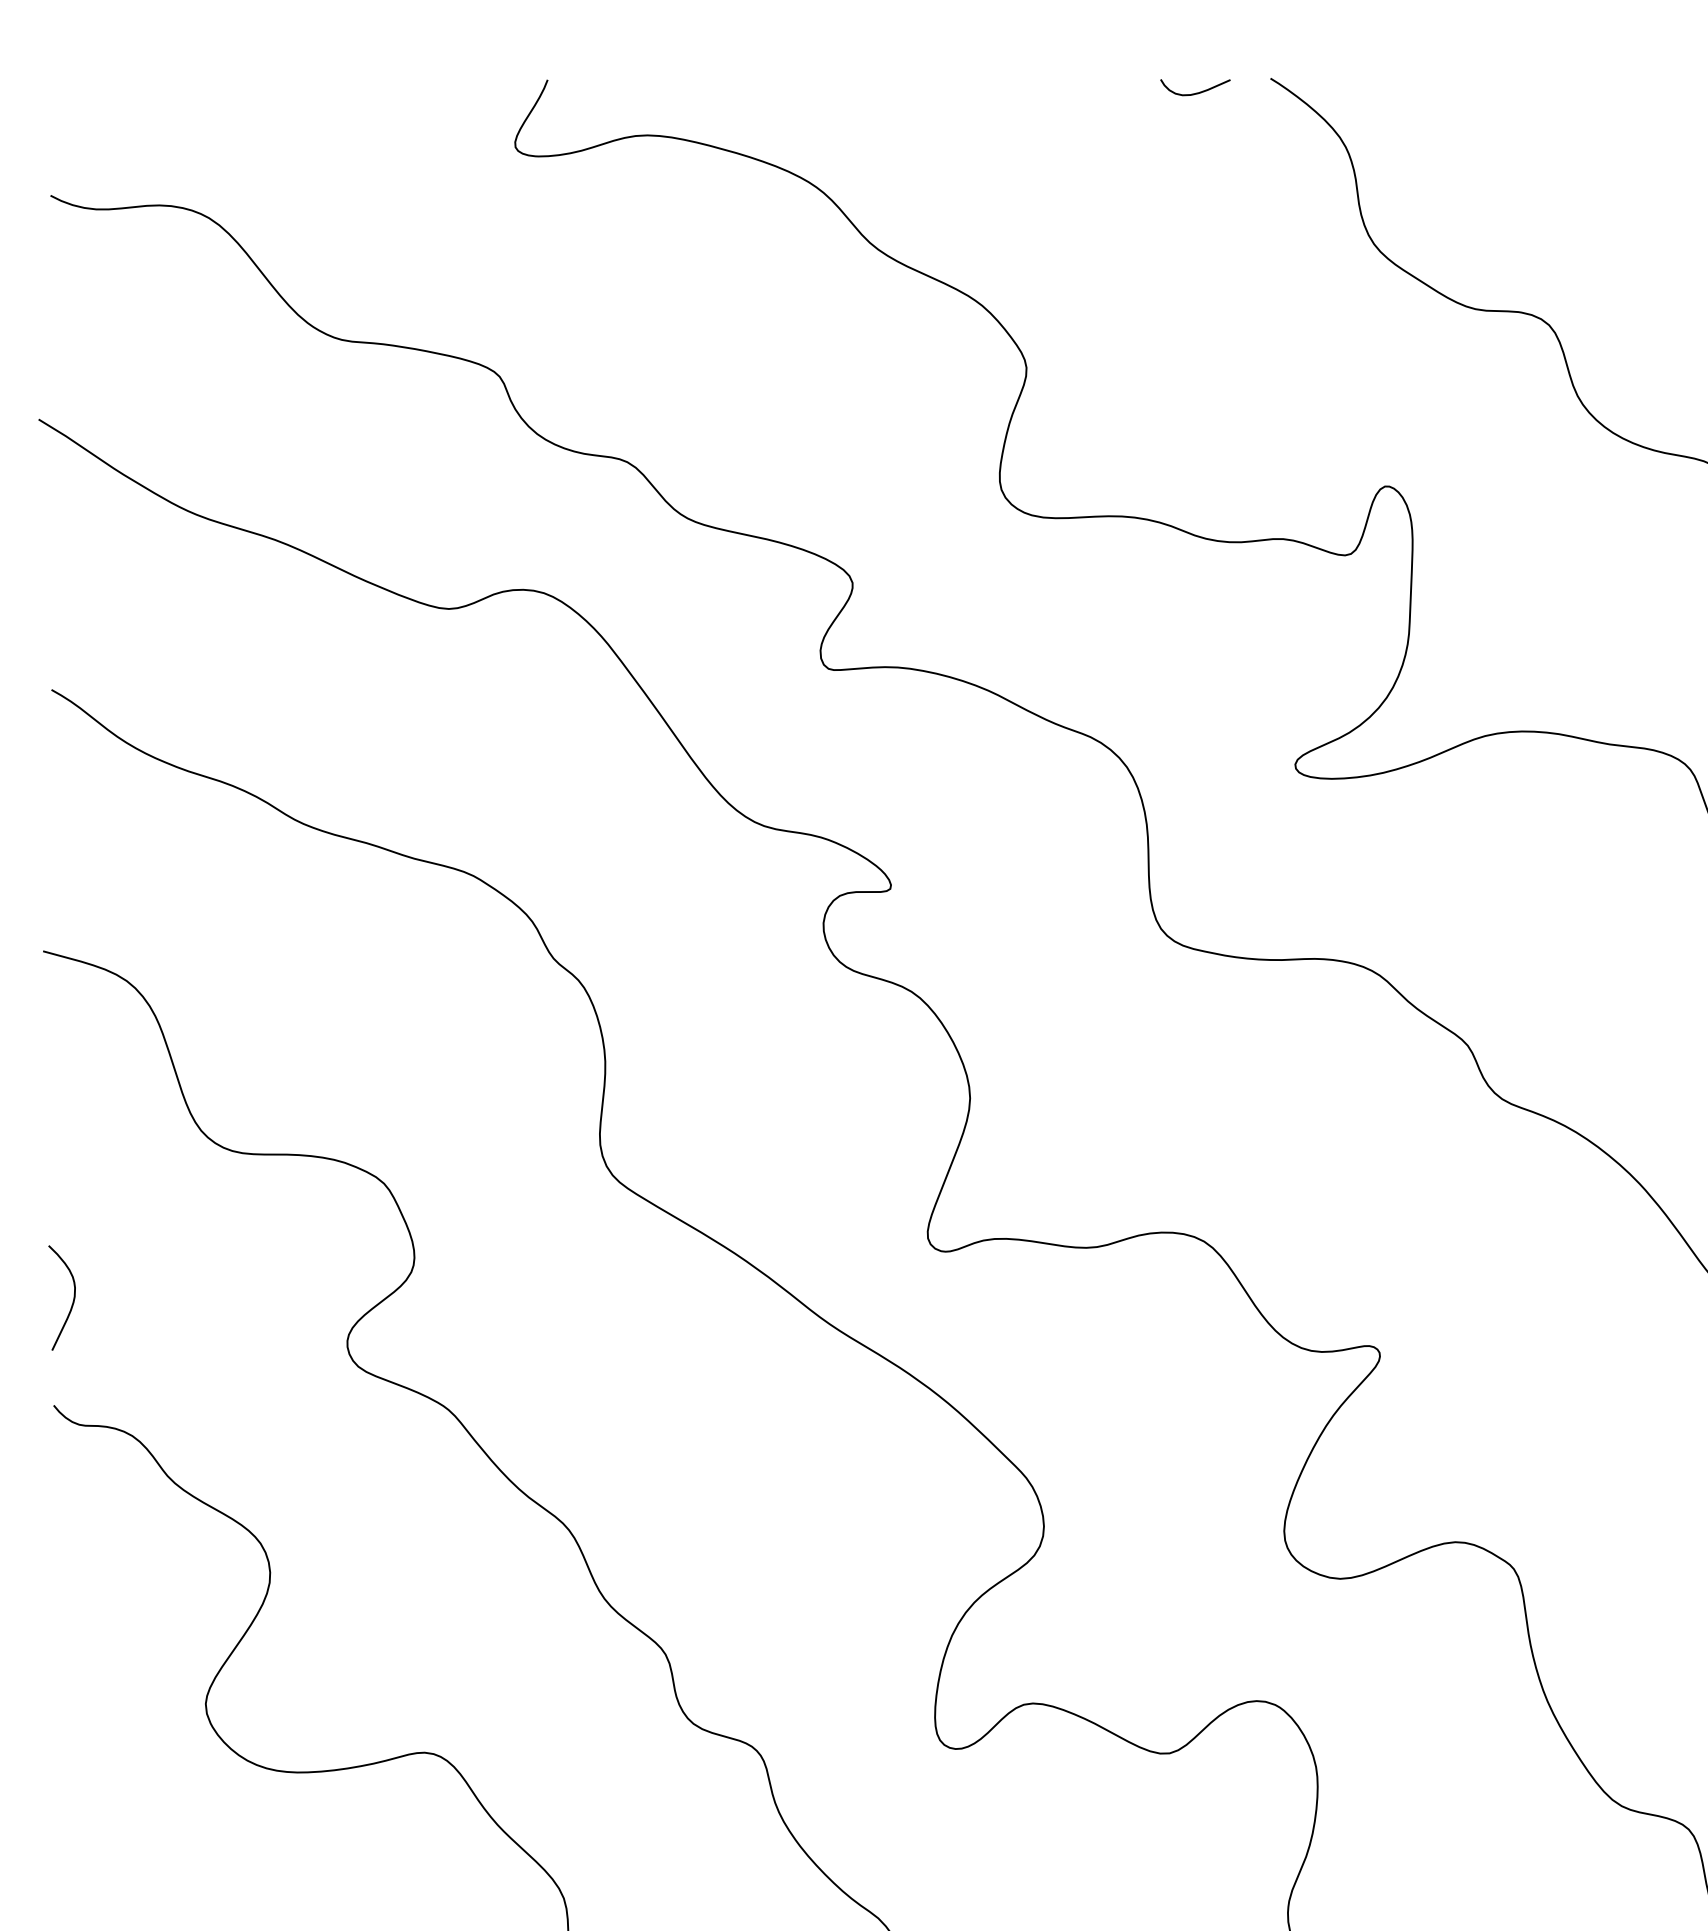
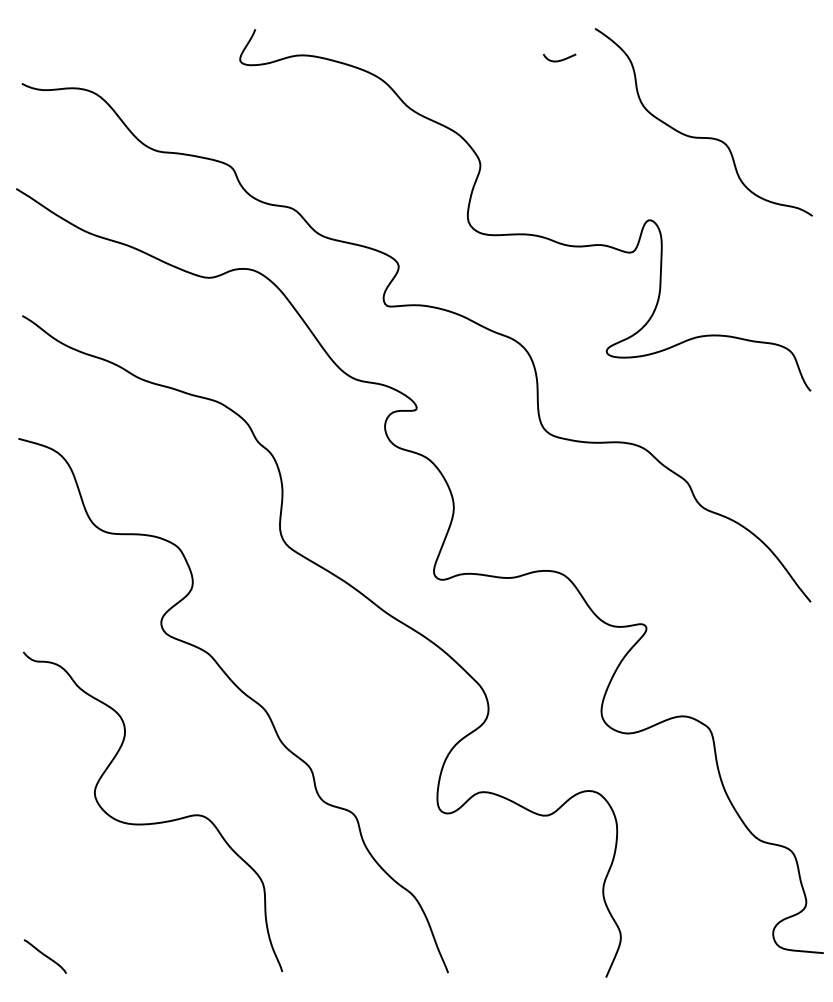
curve: (1197, 90) -> (560, 59), moved
curve: (71, 1302) -> (31, 603), removed

